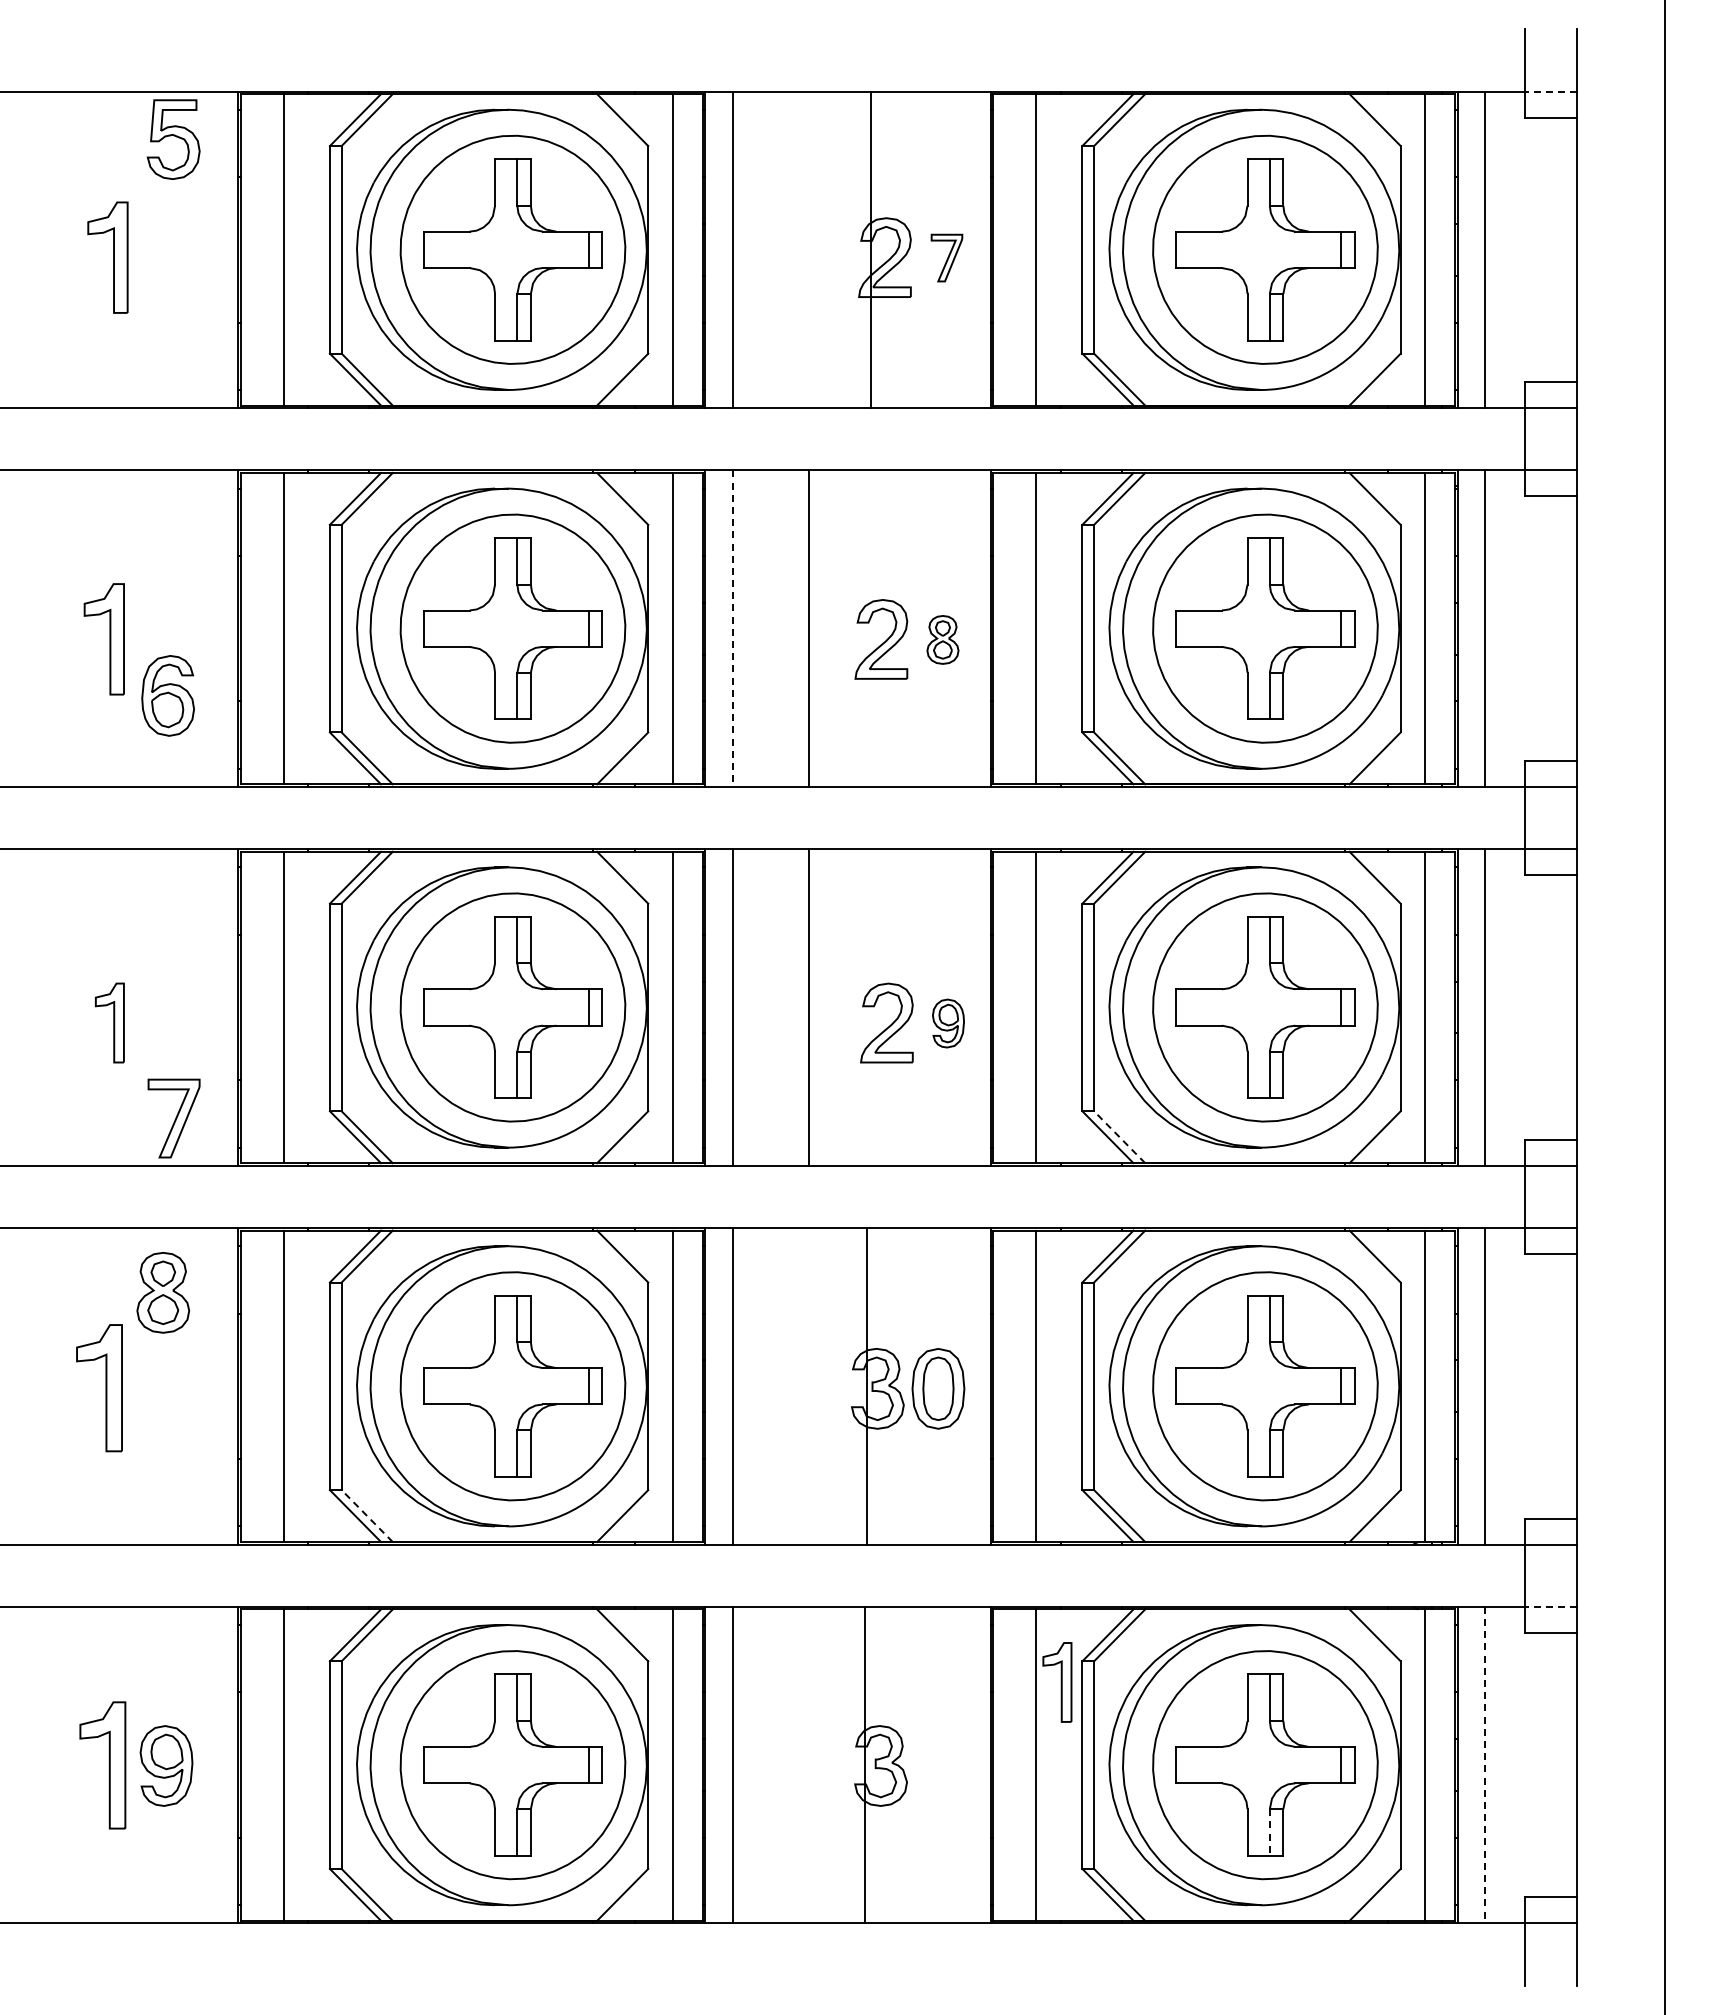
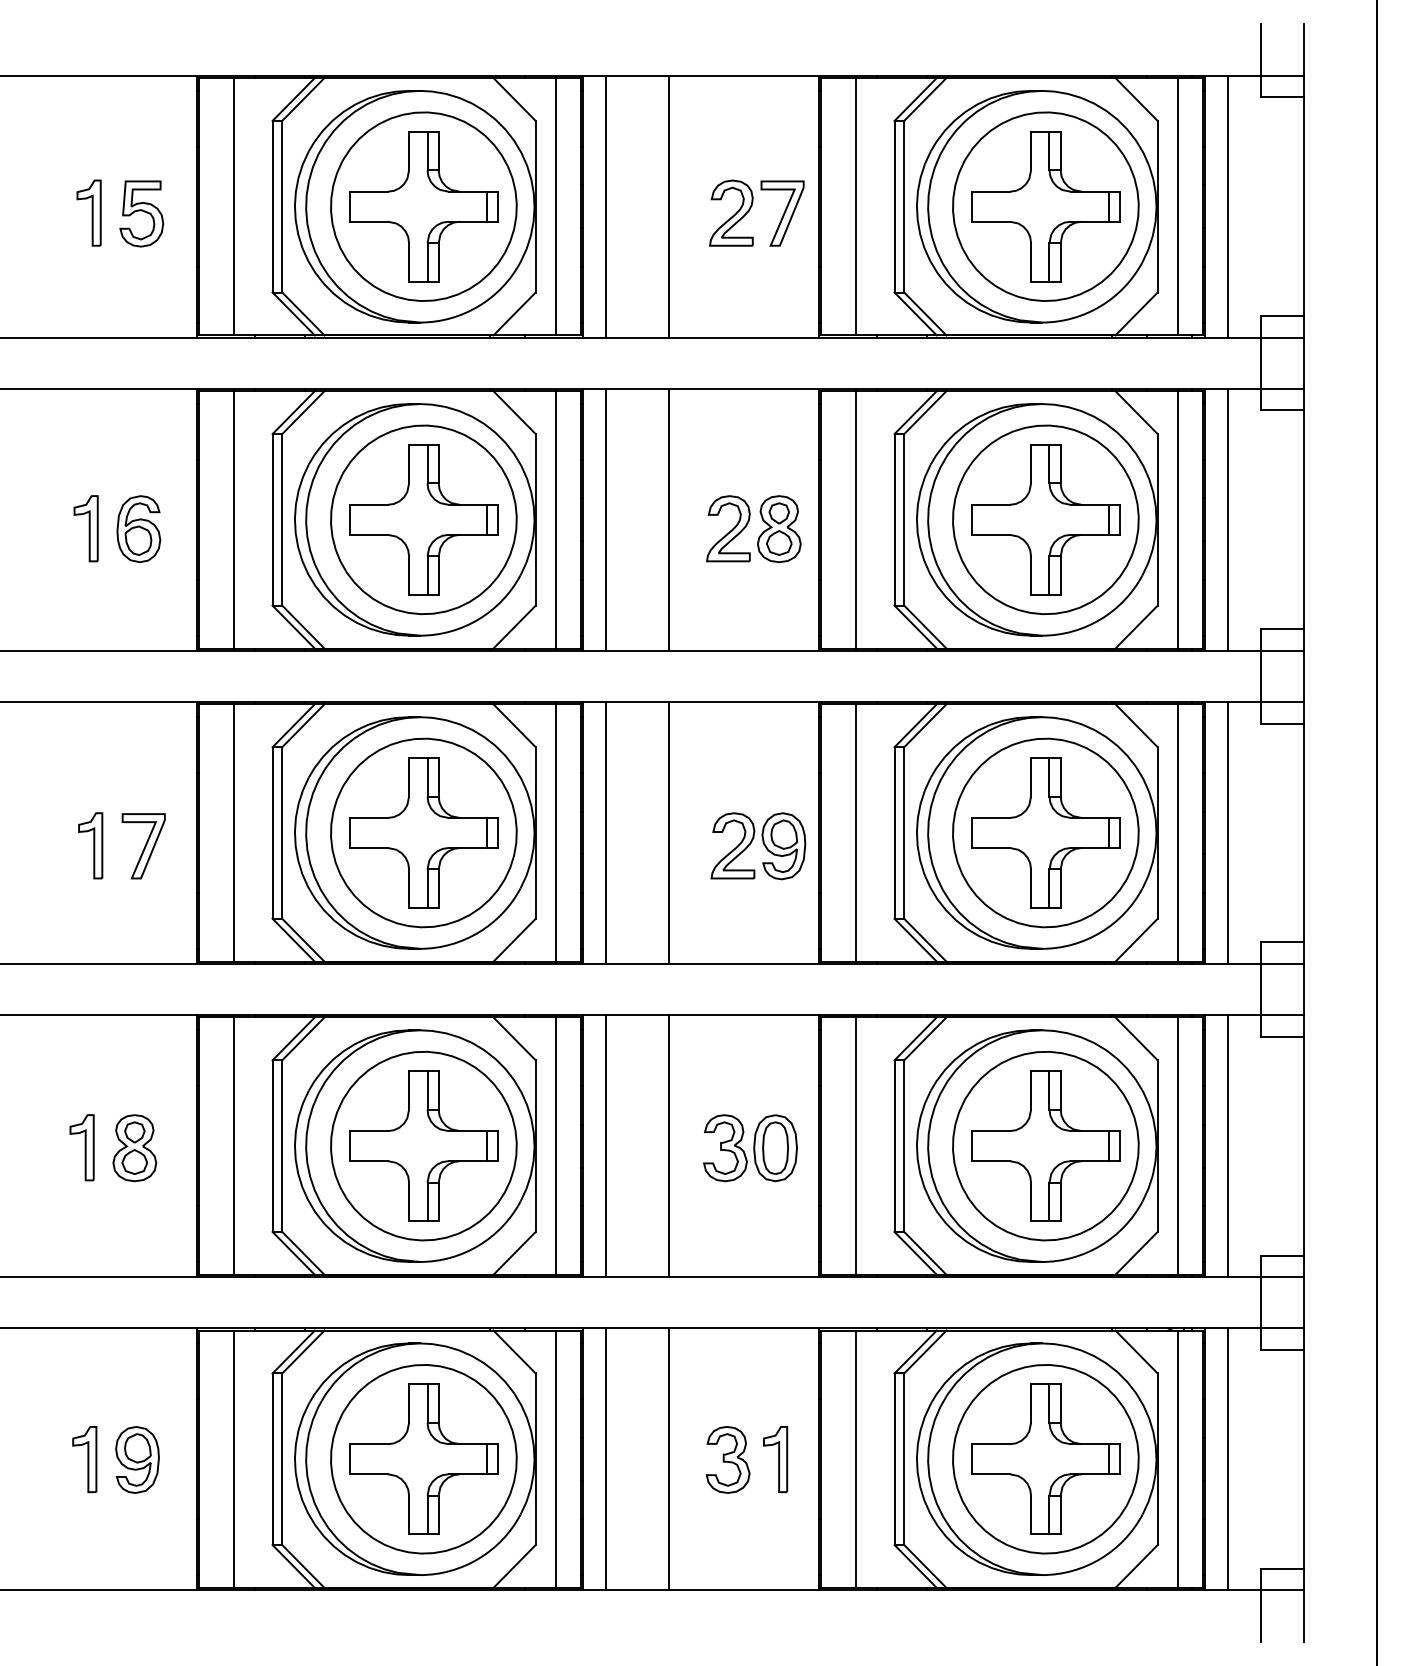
line: (1551, 91) -> (1282, 75), dashed -> solid
part: (173, 139) -> (141, 213), moved
line: (871, 249) -> (668, 206), moved
part: (107, 257) -> (88, 213), size x0.71
part: (946, 257) -> (782, 213), size x1.67
line: (732, 629) -> (605, 520), dashed -> solid
part: (104, 639) -> (86, 528), size x0.71
part: (942, 639) -> (778, 528), size x1.67
part: (167, 695) -> (138, 528), moved
part: (948, 1023) -> (783, 846), size x1.67
part: (173, 1118) -> (143, 846), moved
line: (1119, 1136) -> (925, 939), dashed -> solid
part: (163, 1292) -> (135, 1147), moved
line: (867, 1386) -> (668, 1146), moved
part: (99, 1388) -> (82, 1147), size x0.62
line: (366, 1515) -> (302, 1252), dashed -> solid
line: (1551, 1606) -> (1282, 1328), dashed -> solid
part: (1057, 1682) -> (775, 1459), moved
line: (865, 1764) -> (668, 1458), moved
part: (102, 1765) -> (84, 1459), size x0.62
line: (1485, 1765) -> (1227, 1459), dashed -> solid
line: (1269, 1833) -> (1049, 1515), dashed -> solid

